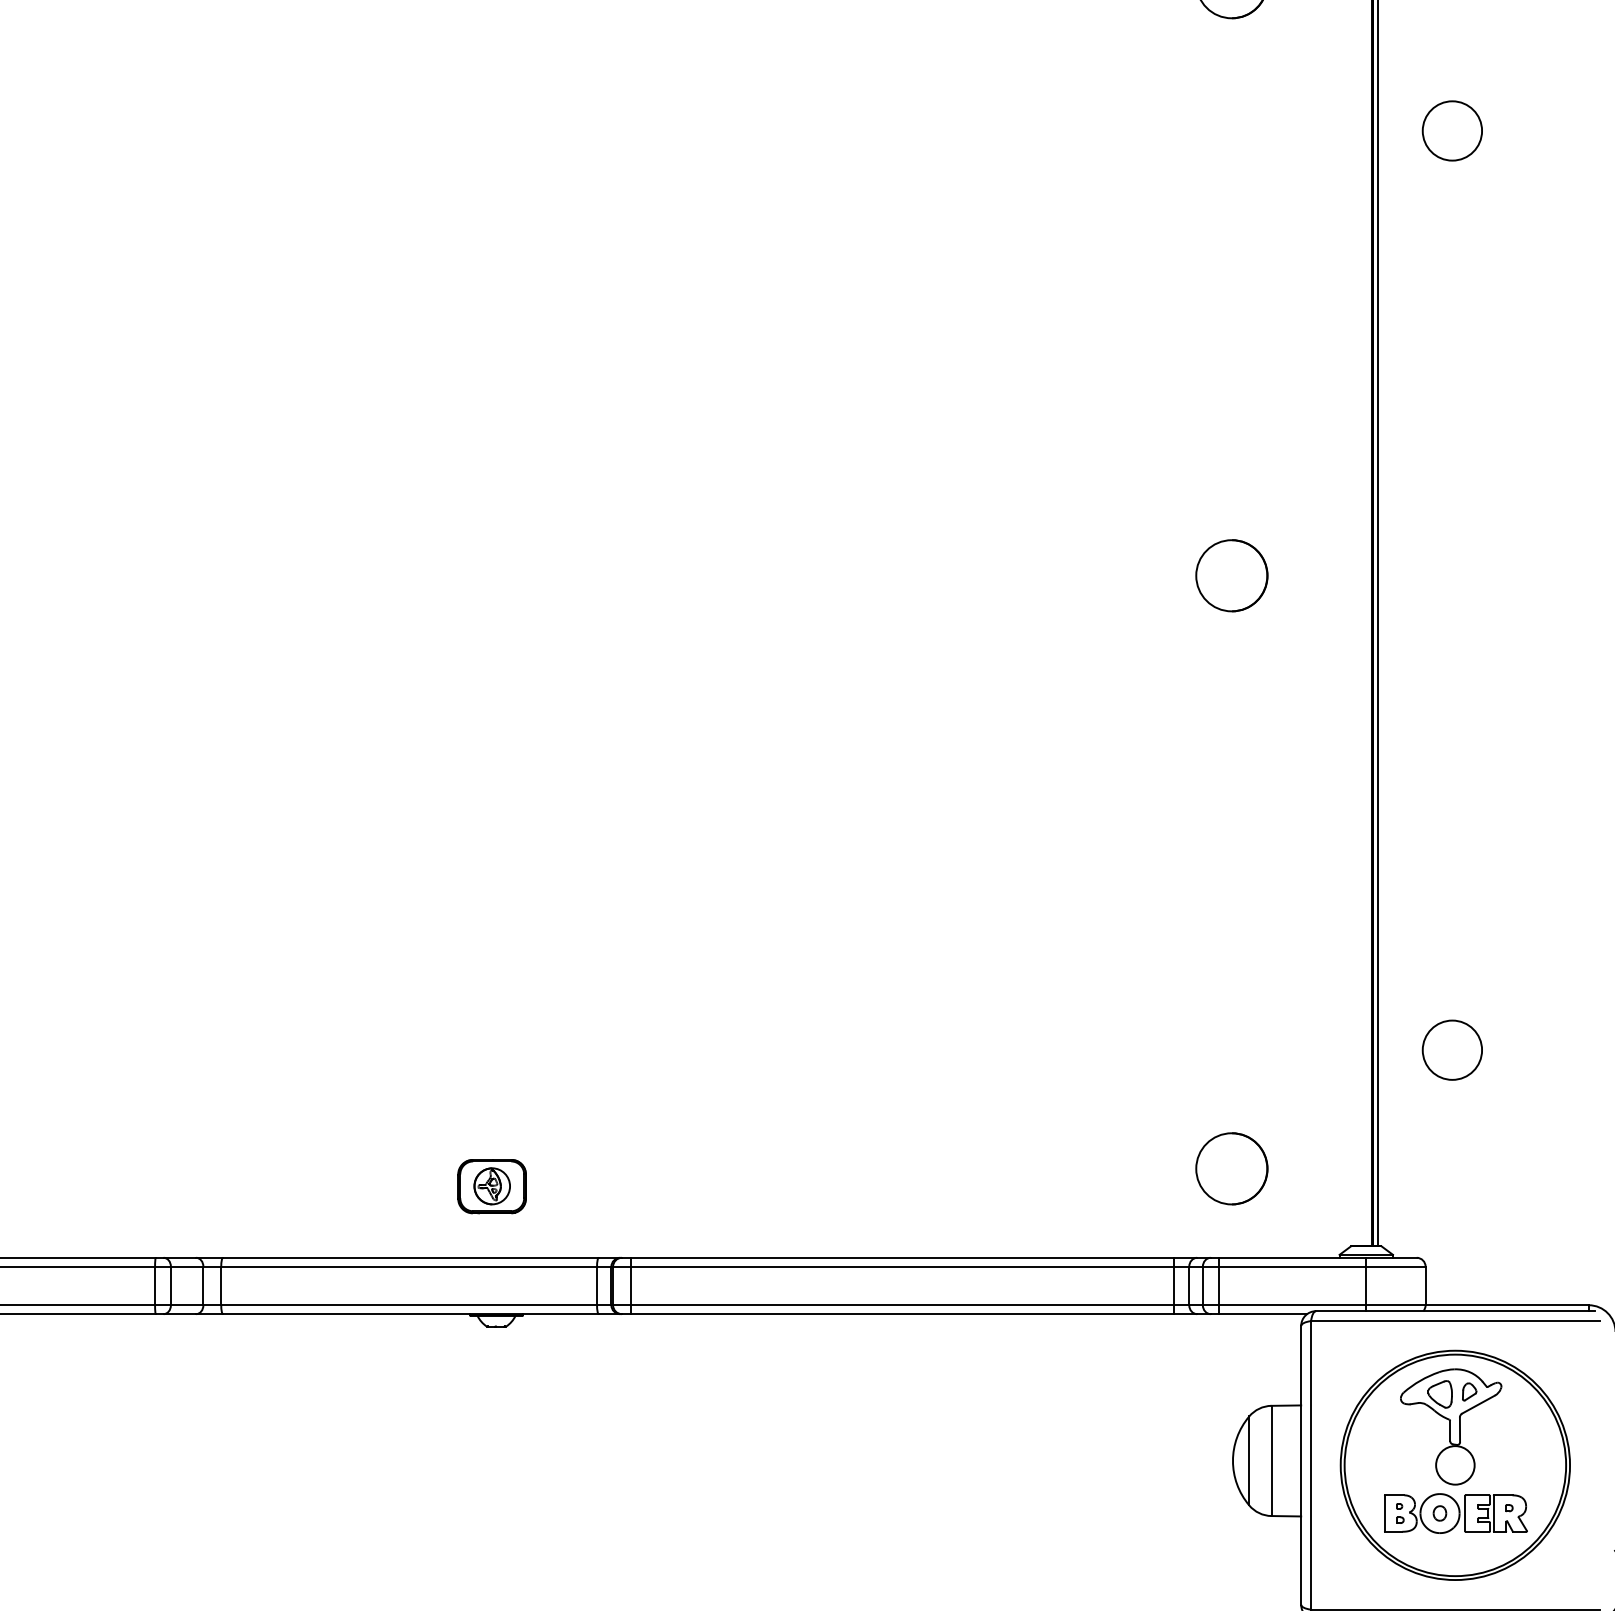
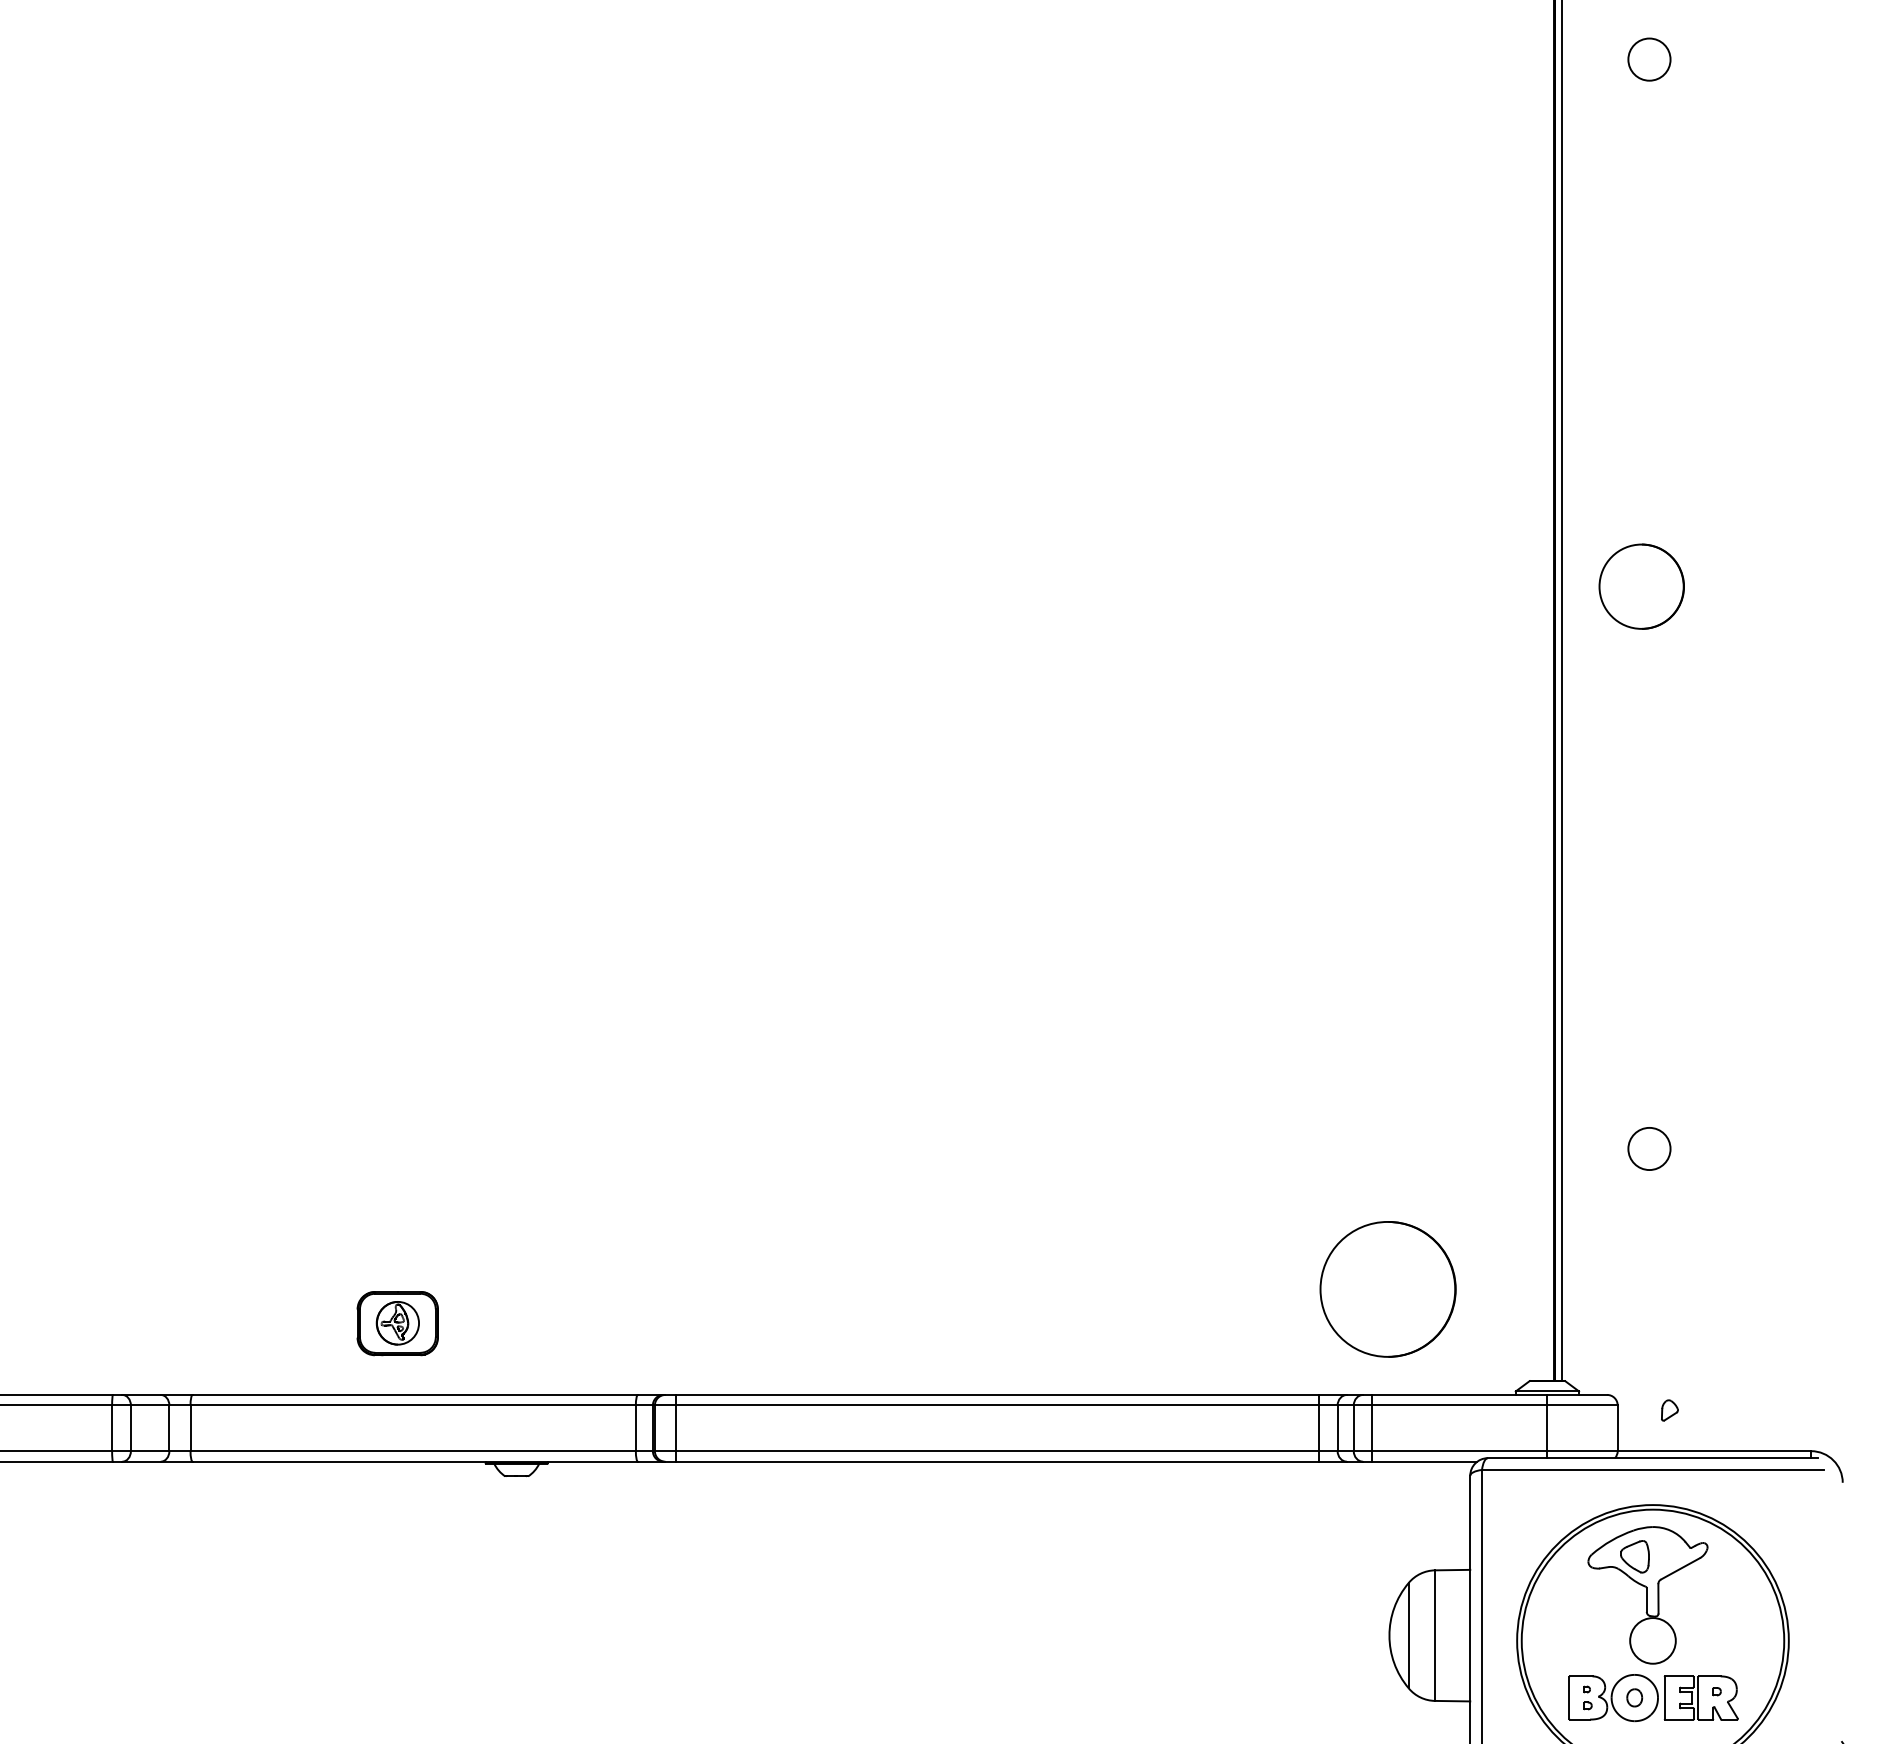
circle: (1452, 130) -> (1649, 59), size x0.6
part: (1231, 575) -> (1641, 586), moved
circle: (1452, 1049) -> (1649, 1148), size x0.6
part: (1231, 1168) -> (1387, 1289), size x1.6
part: (491, 1186) -> (397, 1323), moved
part: (1469, 1391) -> (1669, 1409), moved

